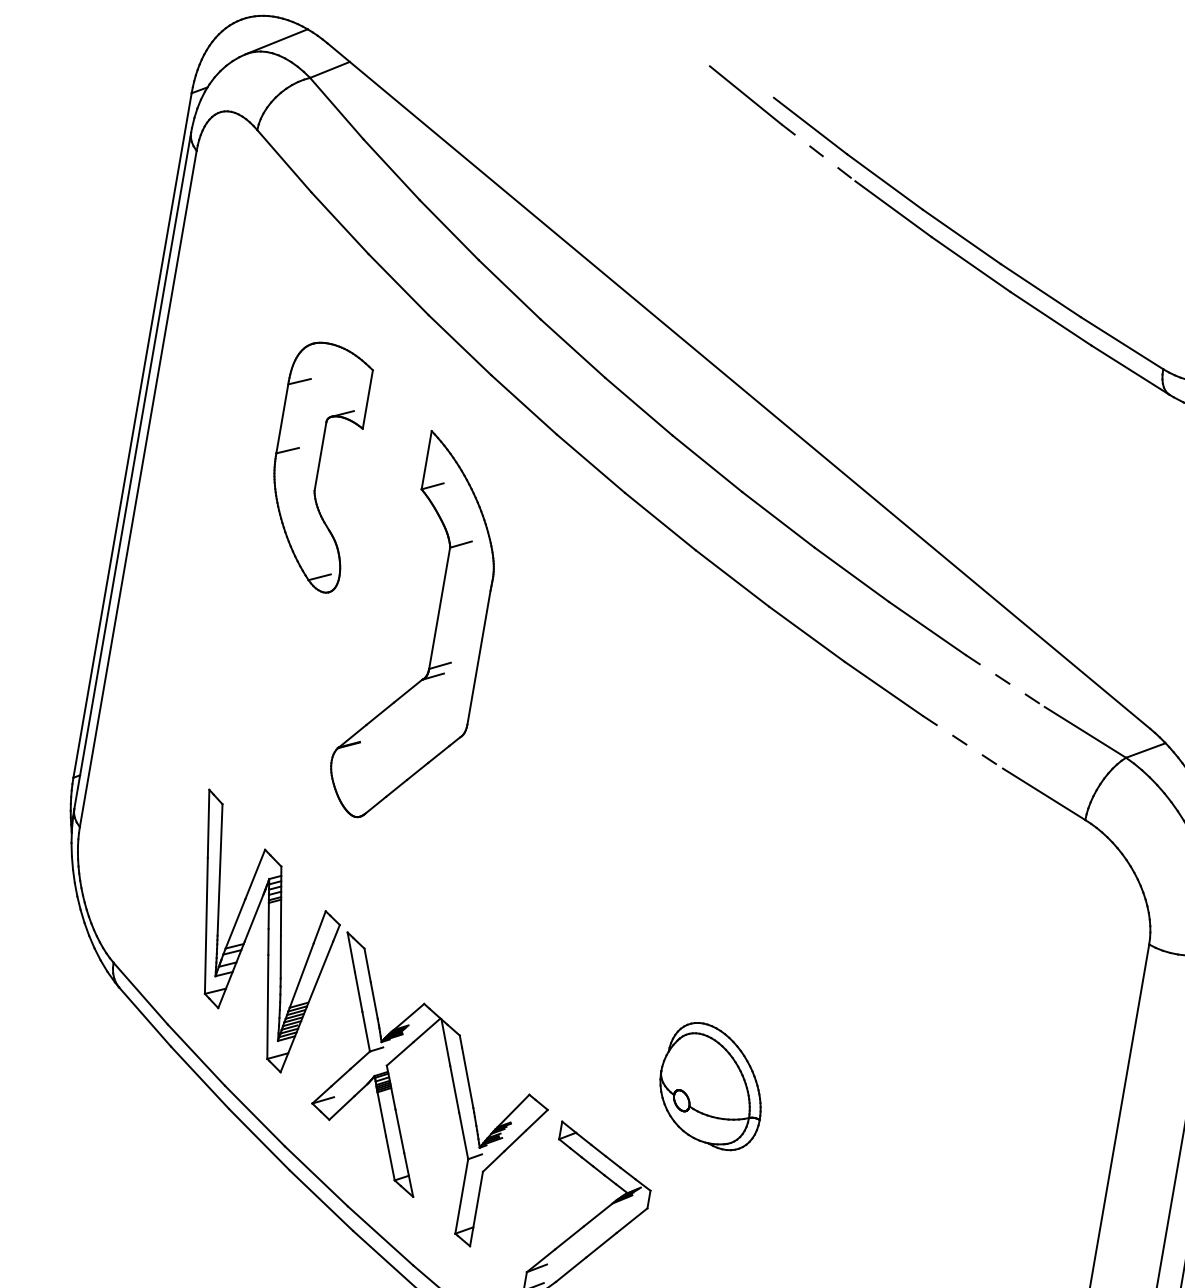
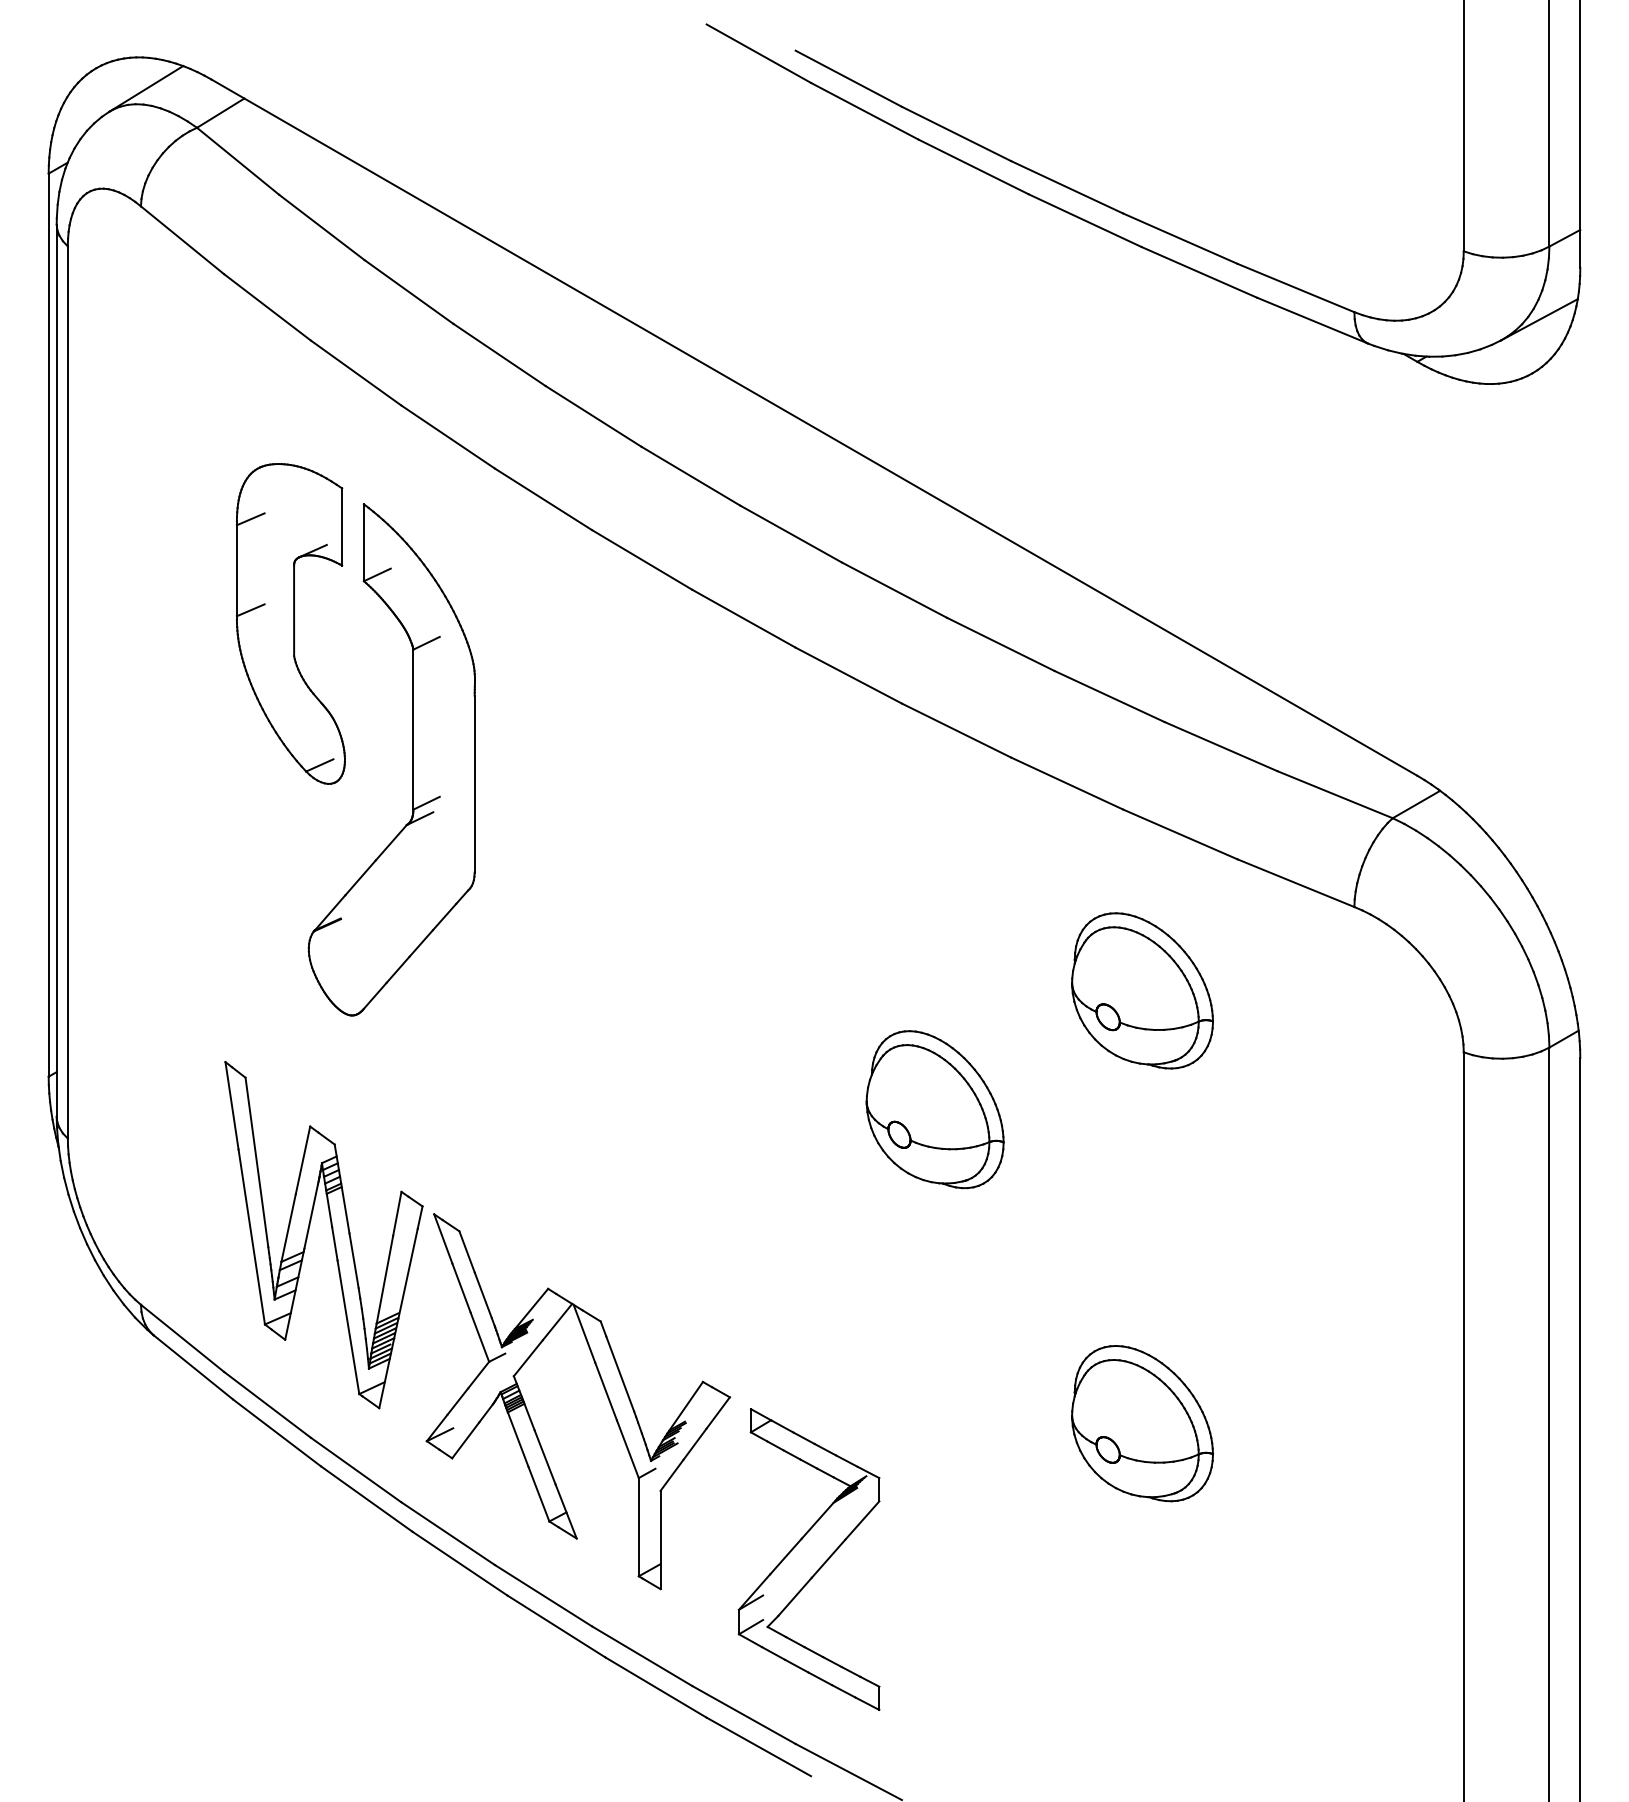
line: (818, 152) -> (864, 111), dashed -> solid
part: (435, 630) -> (412, 759), moved
line: (1005, 680) -> (1221, 746), dashed -> solid
line: (963, 742) -> (1180, 834), dashed -> solid
part: (913, 855) -> (1142, 990), added
part: (711, 1086) -> (934, 1109), moved
part: (857, 1183) -> (1142, 1423), added

